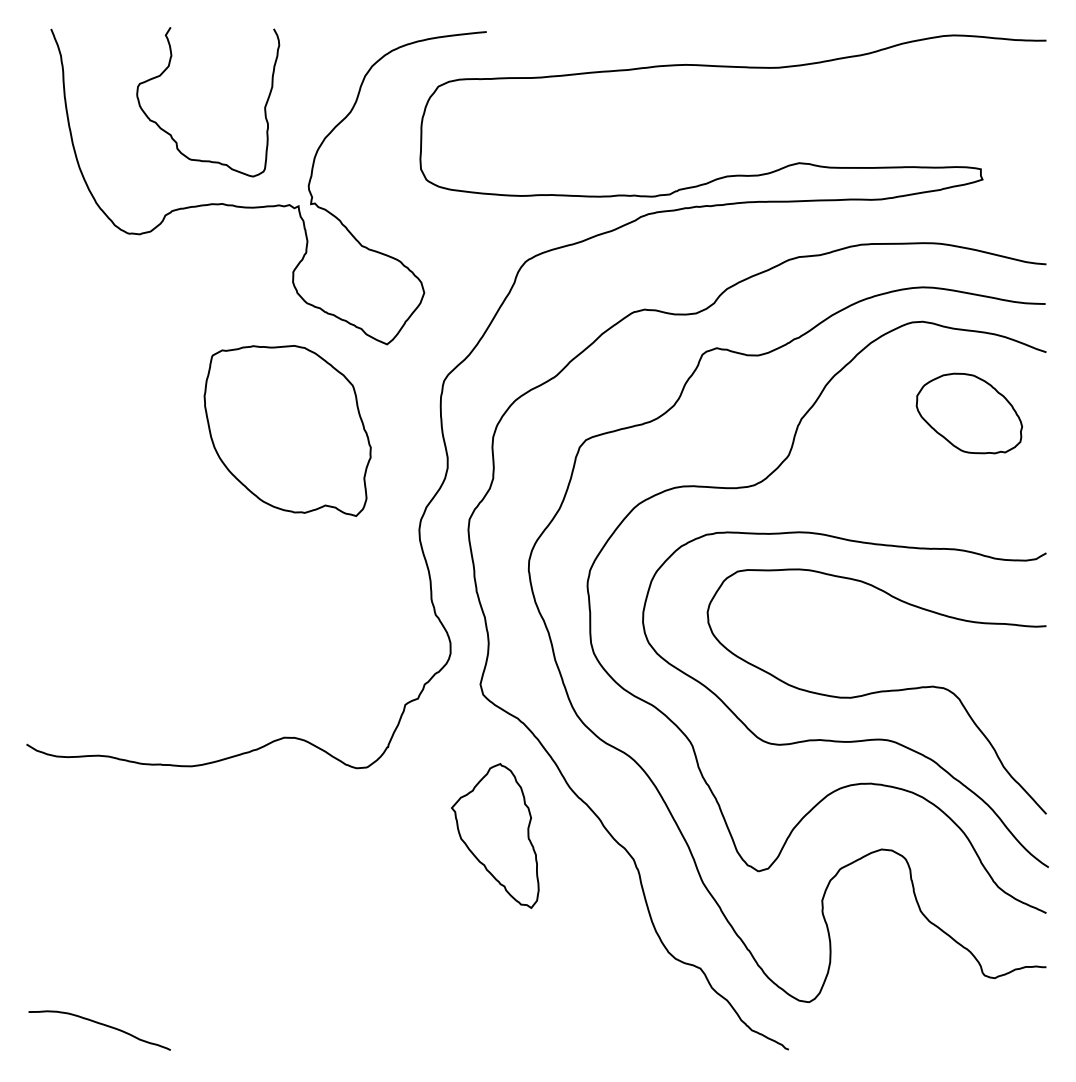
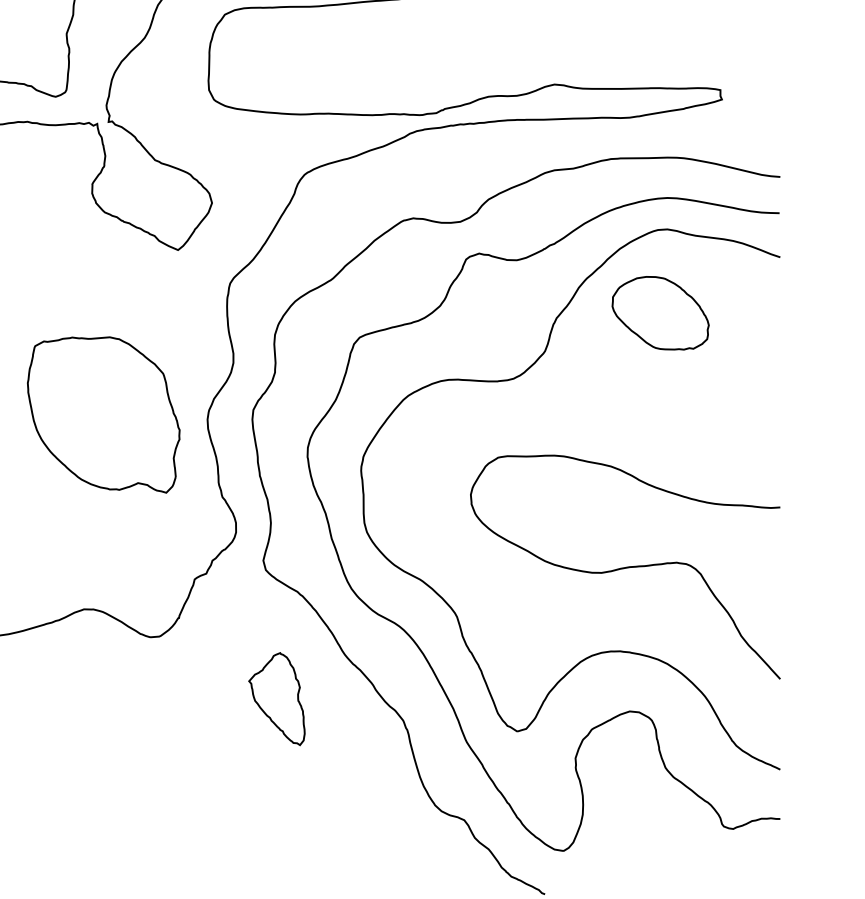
part: (968, 413) -> (659, 313), moved
part: (287, 430) -> (103, 414), moved
curve: (842, 740) -> (594, 611), removed
part: (495, 835) -> (277, 698), size x0.7

